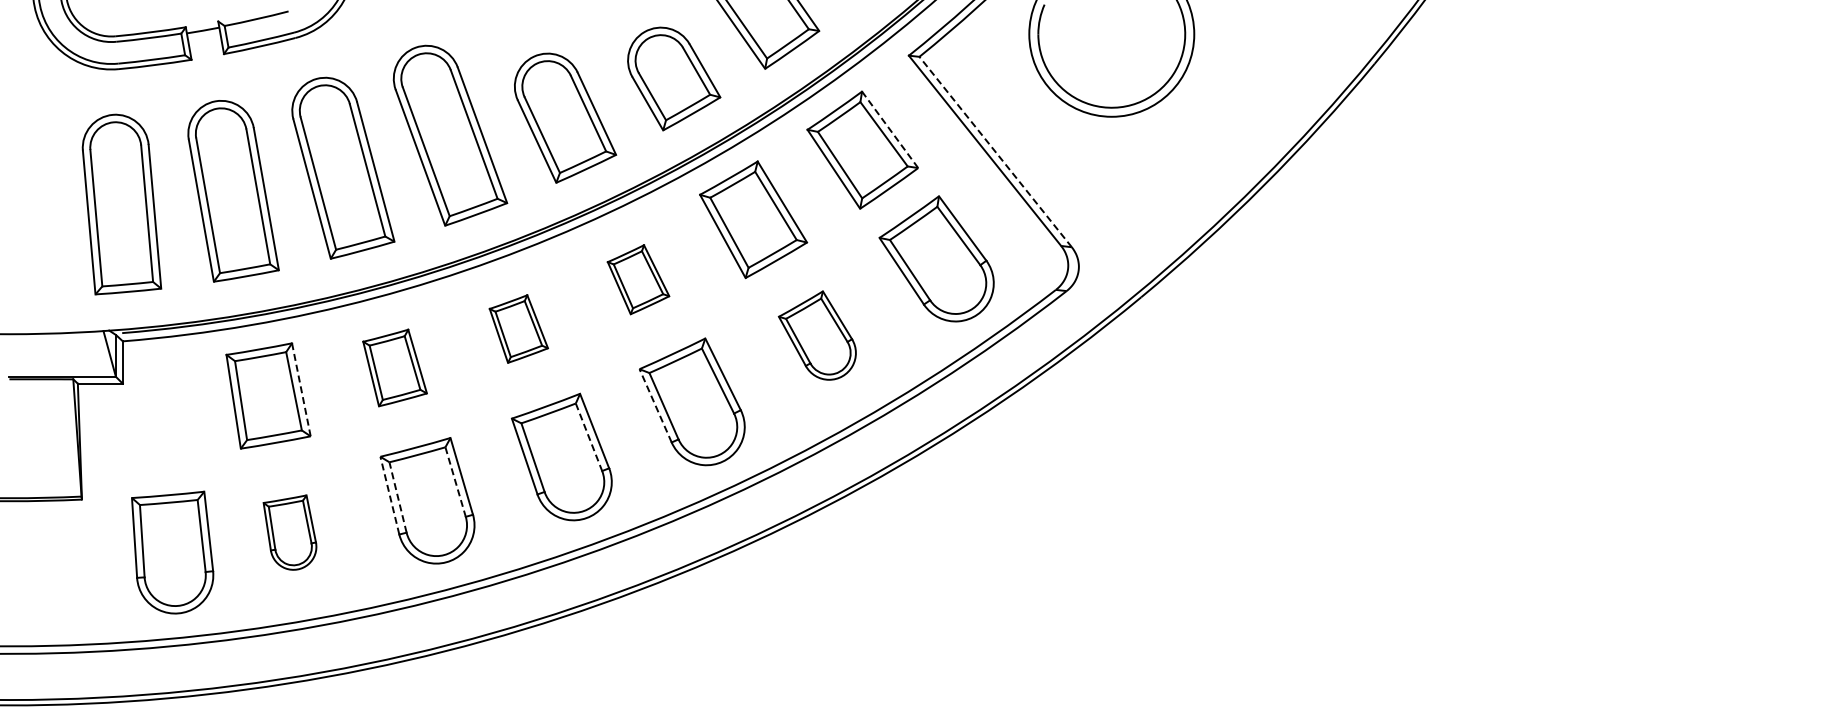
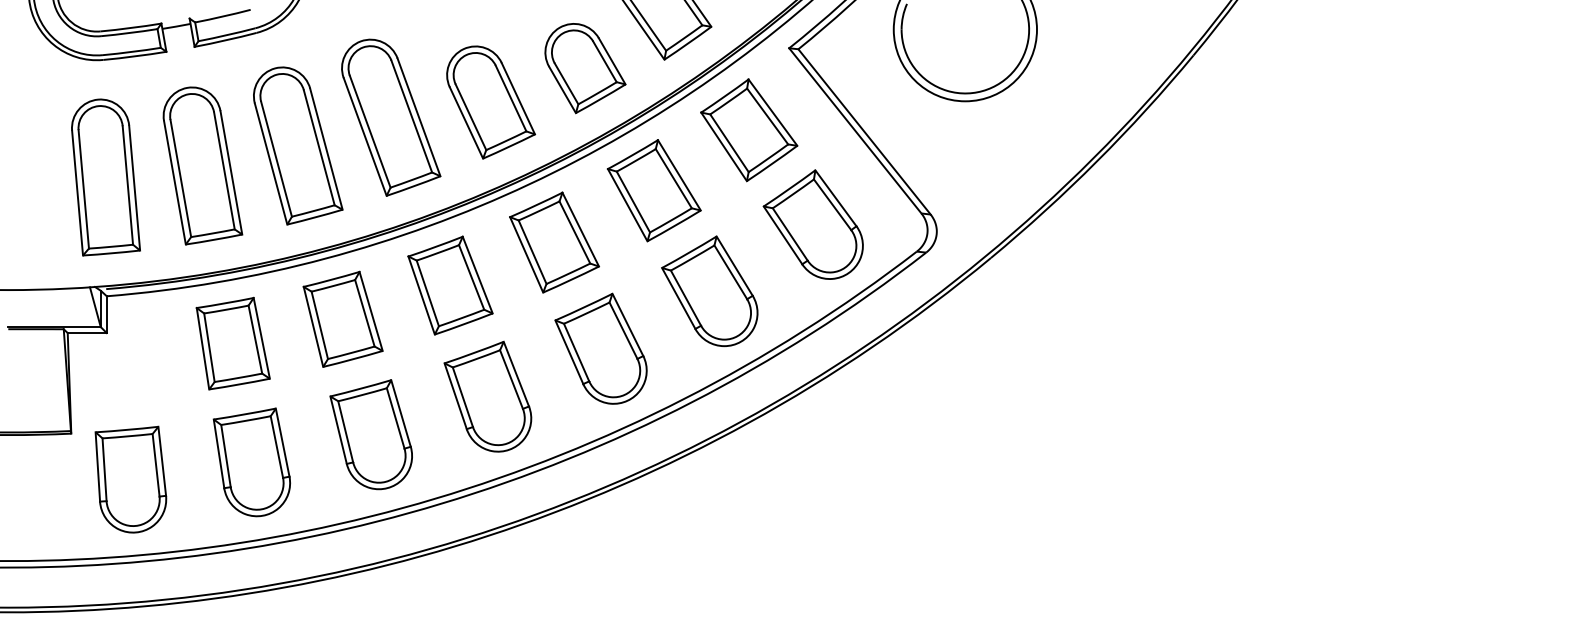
line: (889, 129) -> (772, 112), dashed -> solid
line: (995, 152) -> (864, 132), dashed -> solid
part: (638, 279) -> (554, 242), size x1.67
part: (518, 328) -> (450, 285), size x1.67
part: (817, 335) -> (709, 291), size x1.43
part: (394, 367) -> (342, 318), size x1.43
line: (301, 389) -> (261, 338), dashed -> solid
line: (655, 405) -> (569, 351), dashed -> solid
line: (589, 437) -> (511, 379), dashed -> solid
line: (455, 482) -> (395, 418), dashed -> solid
line: (389, 495) -> (338, 430), dashed -> solid
line: (397, 497) -> (345, 431), dashed -> solid
part: (289, 532) -> (251, 462), size x1.67
part: (172, 552) -> (130, 479), moved

